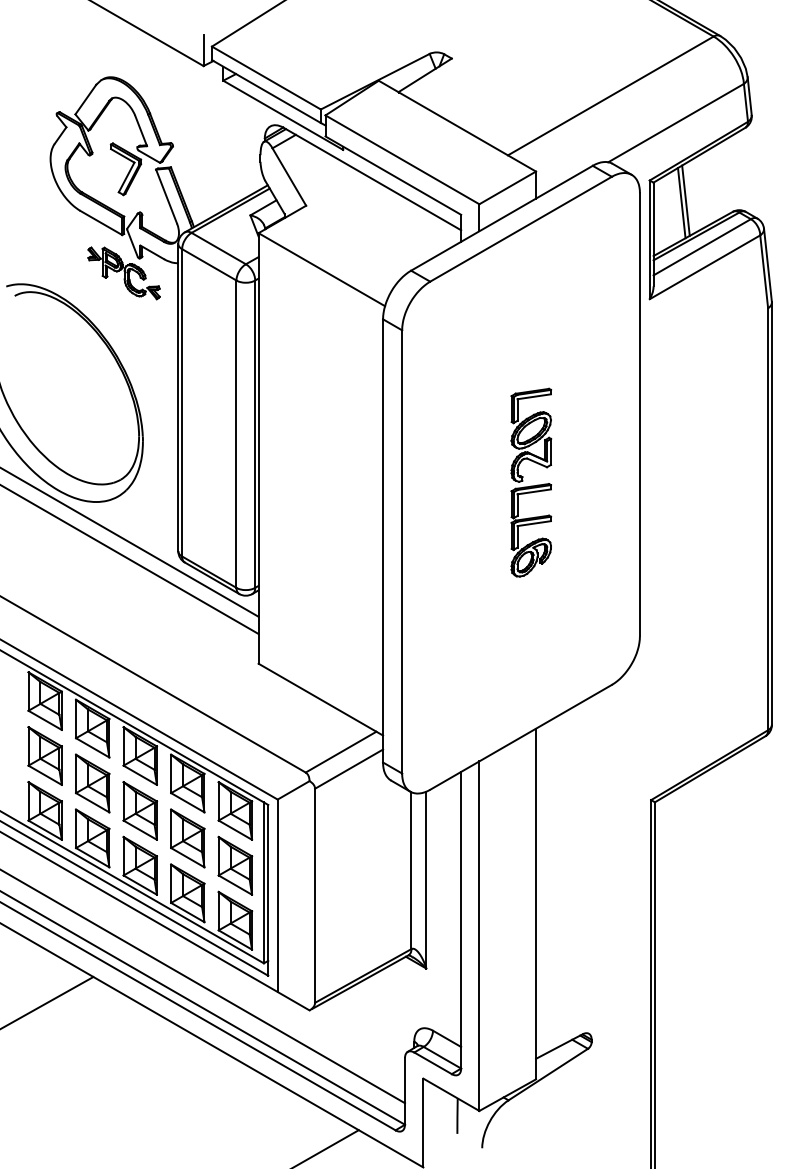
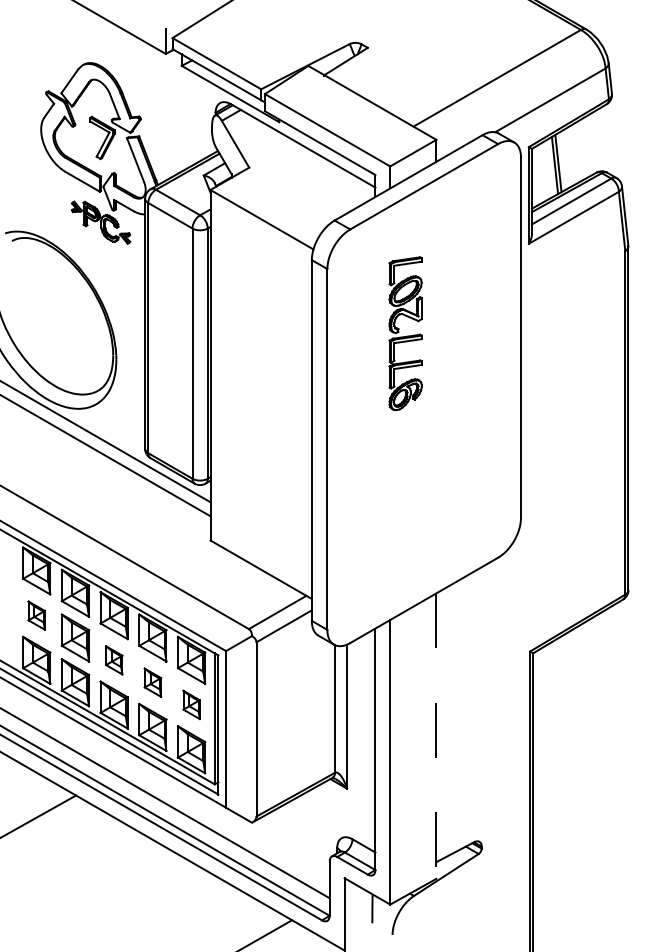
part: (531, 482) -> (405, 333), moved
part: (44, 755) -> (36, 615), size x0.6
part: (140, 810) -> (114, 659), size x0.6
part: (187, 838) -> (152, 682), size x0.6
part: (235, 865) -> (191, 704), size x0.6
line: (536, 904) -> (436, 736), solid -> dashed

